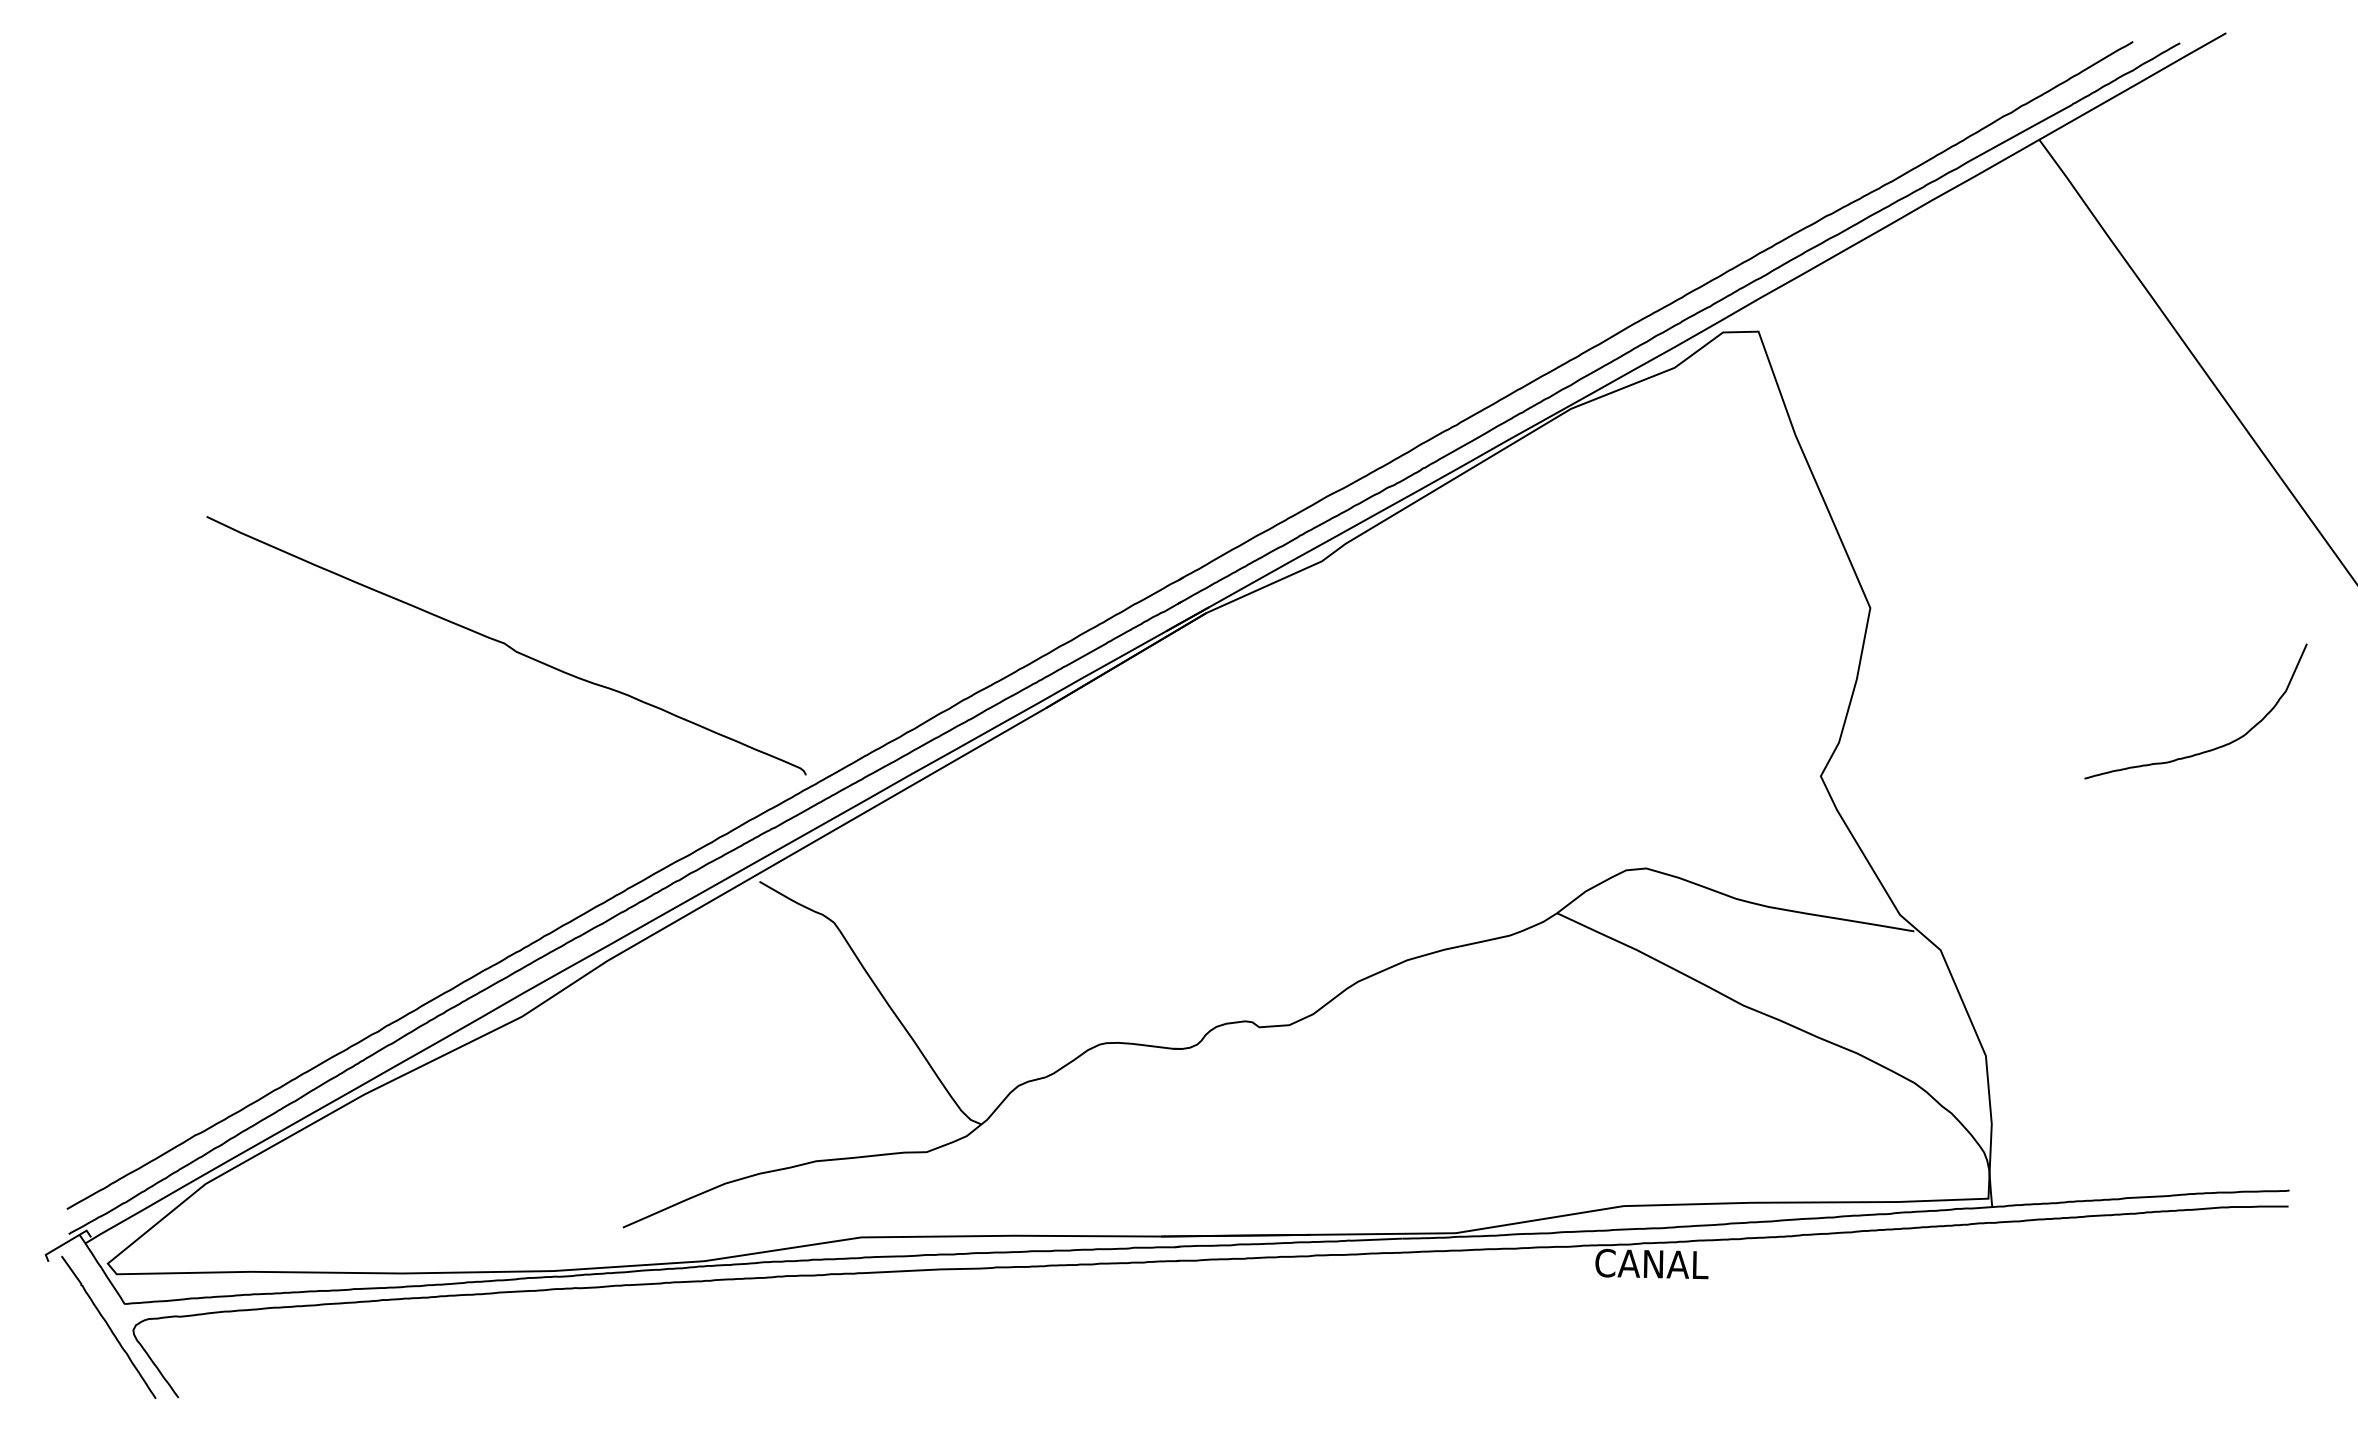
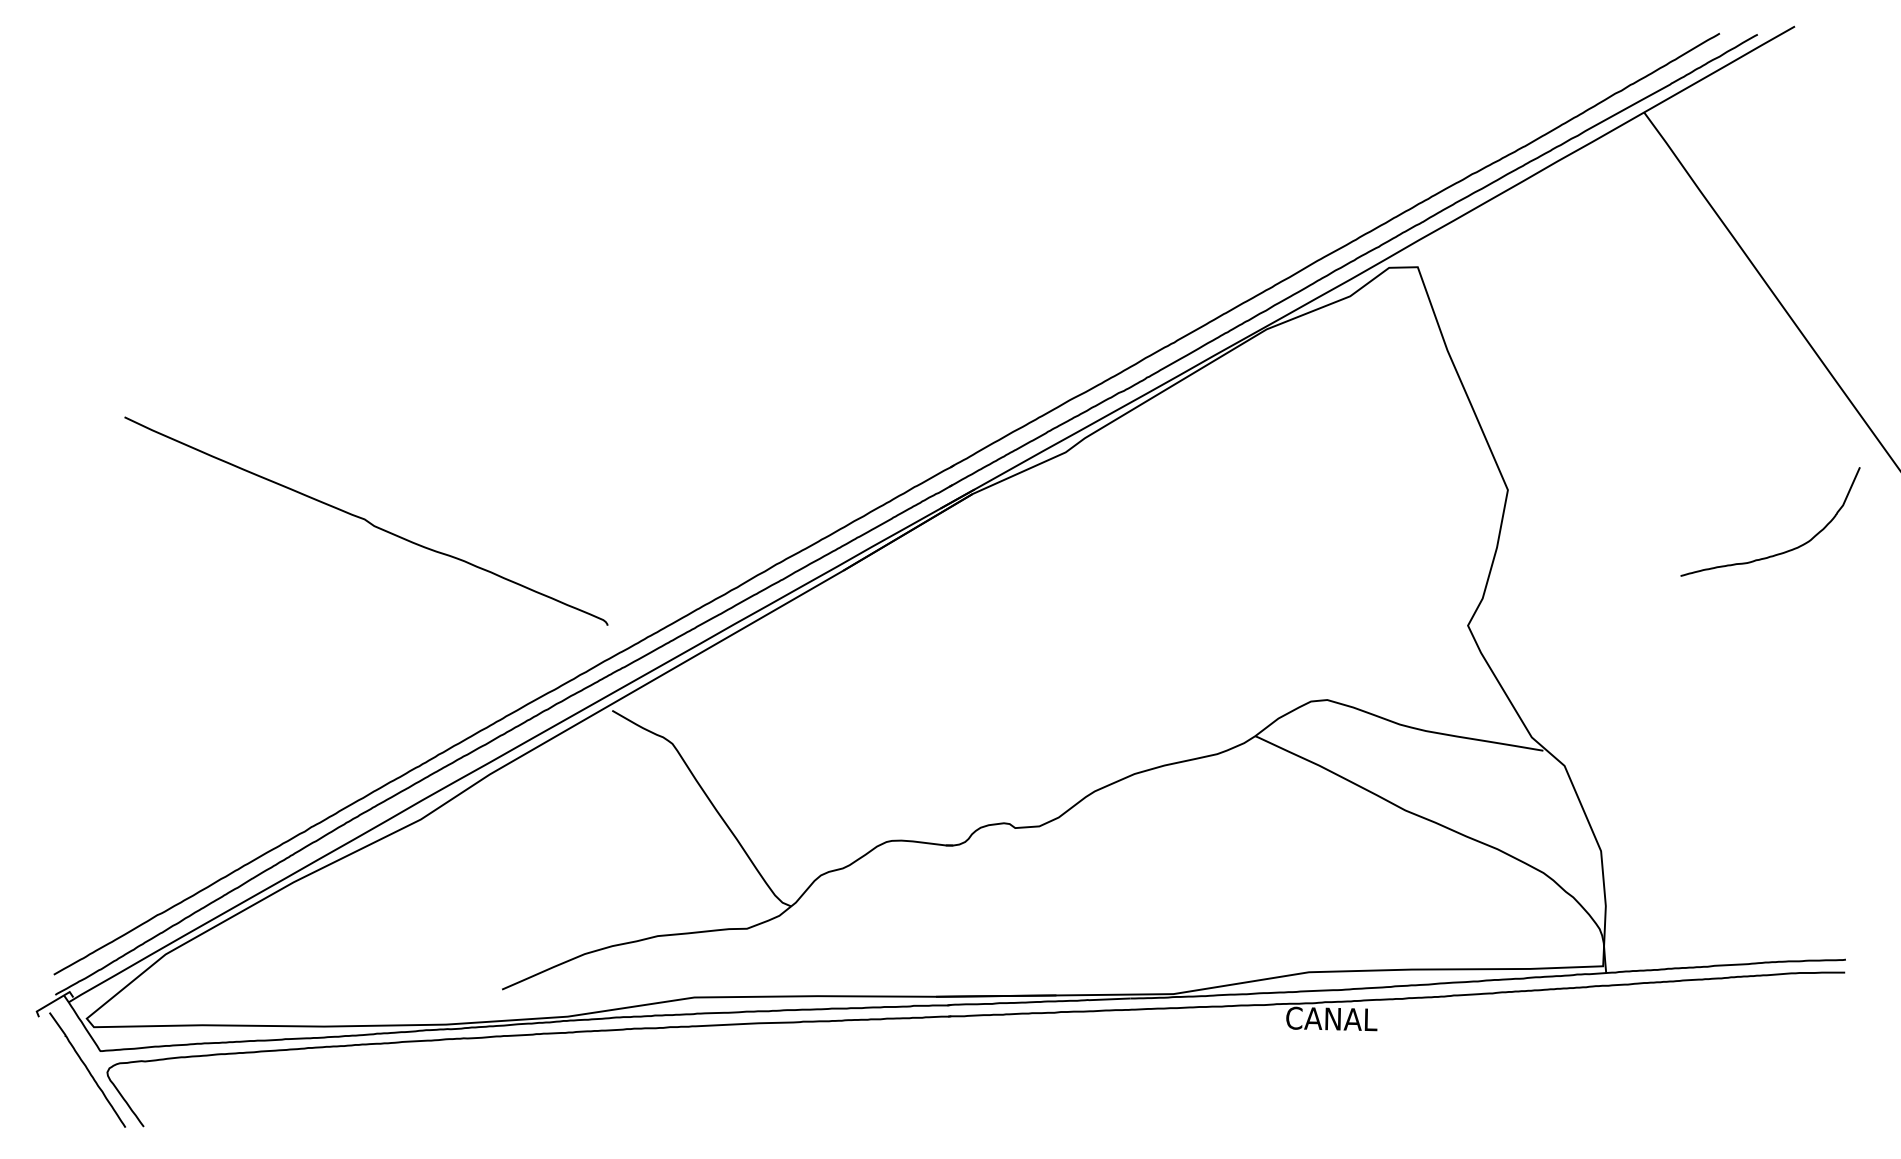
curve: (506, 645) -> (366, 521), moved
curve: (2206, 750) -> (1778, 553), moved

